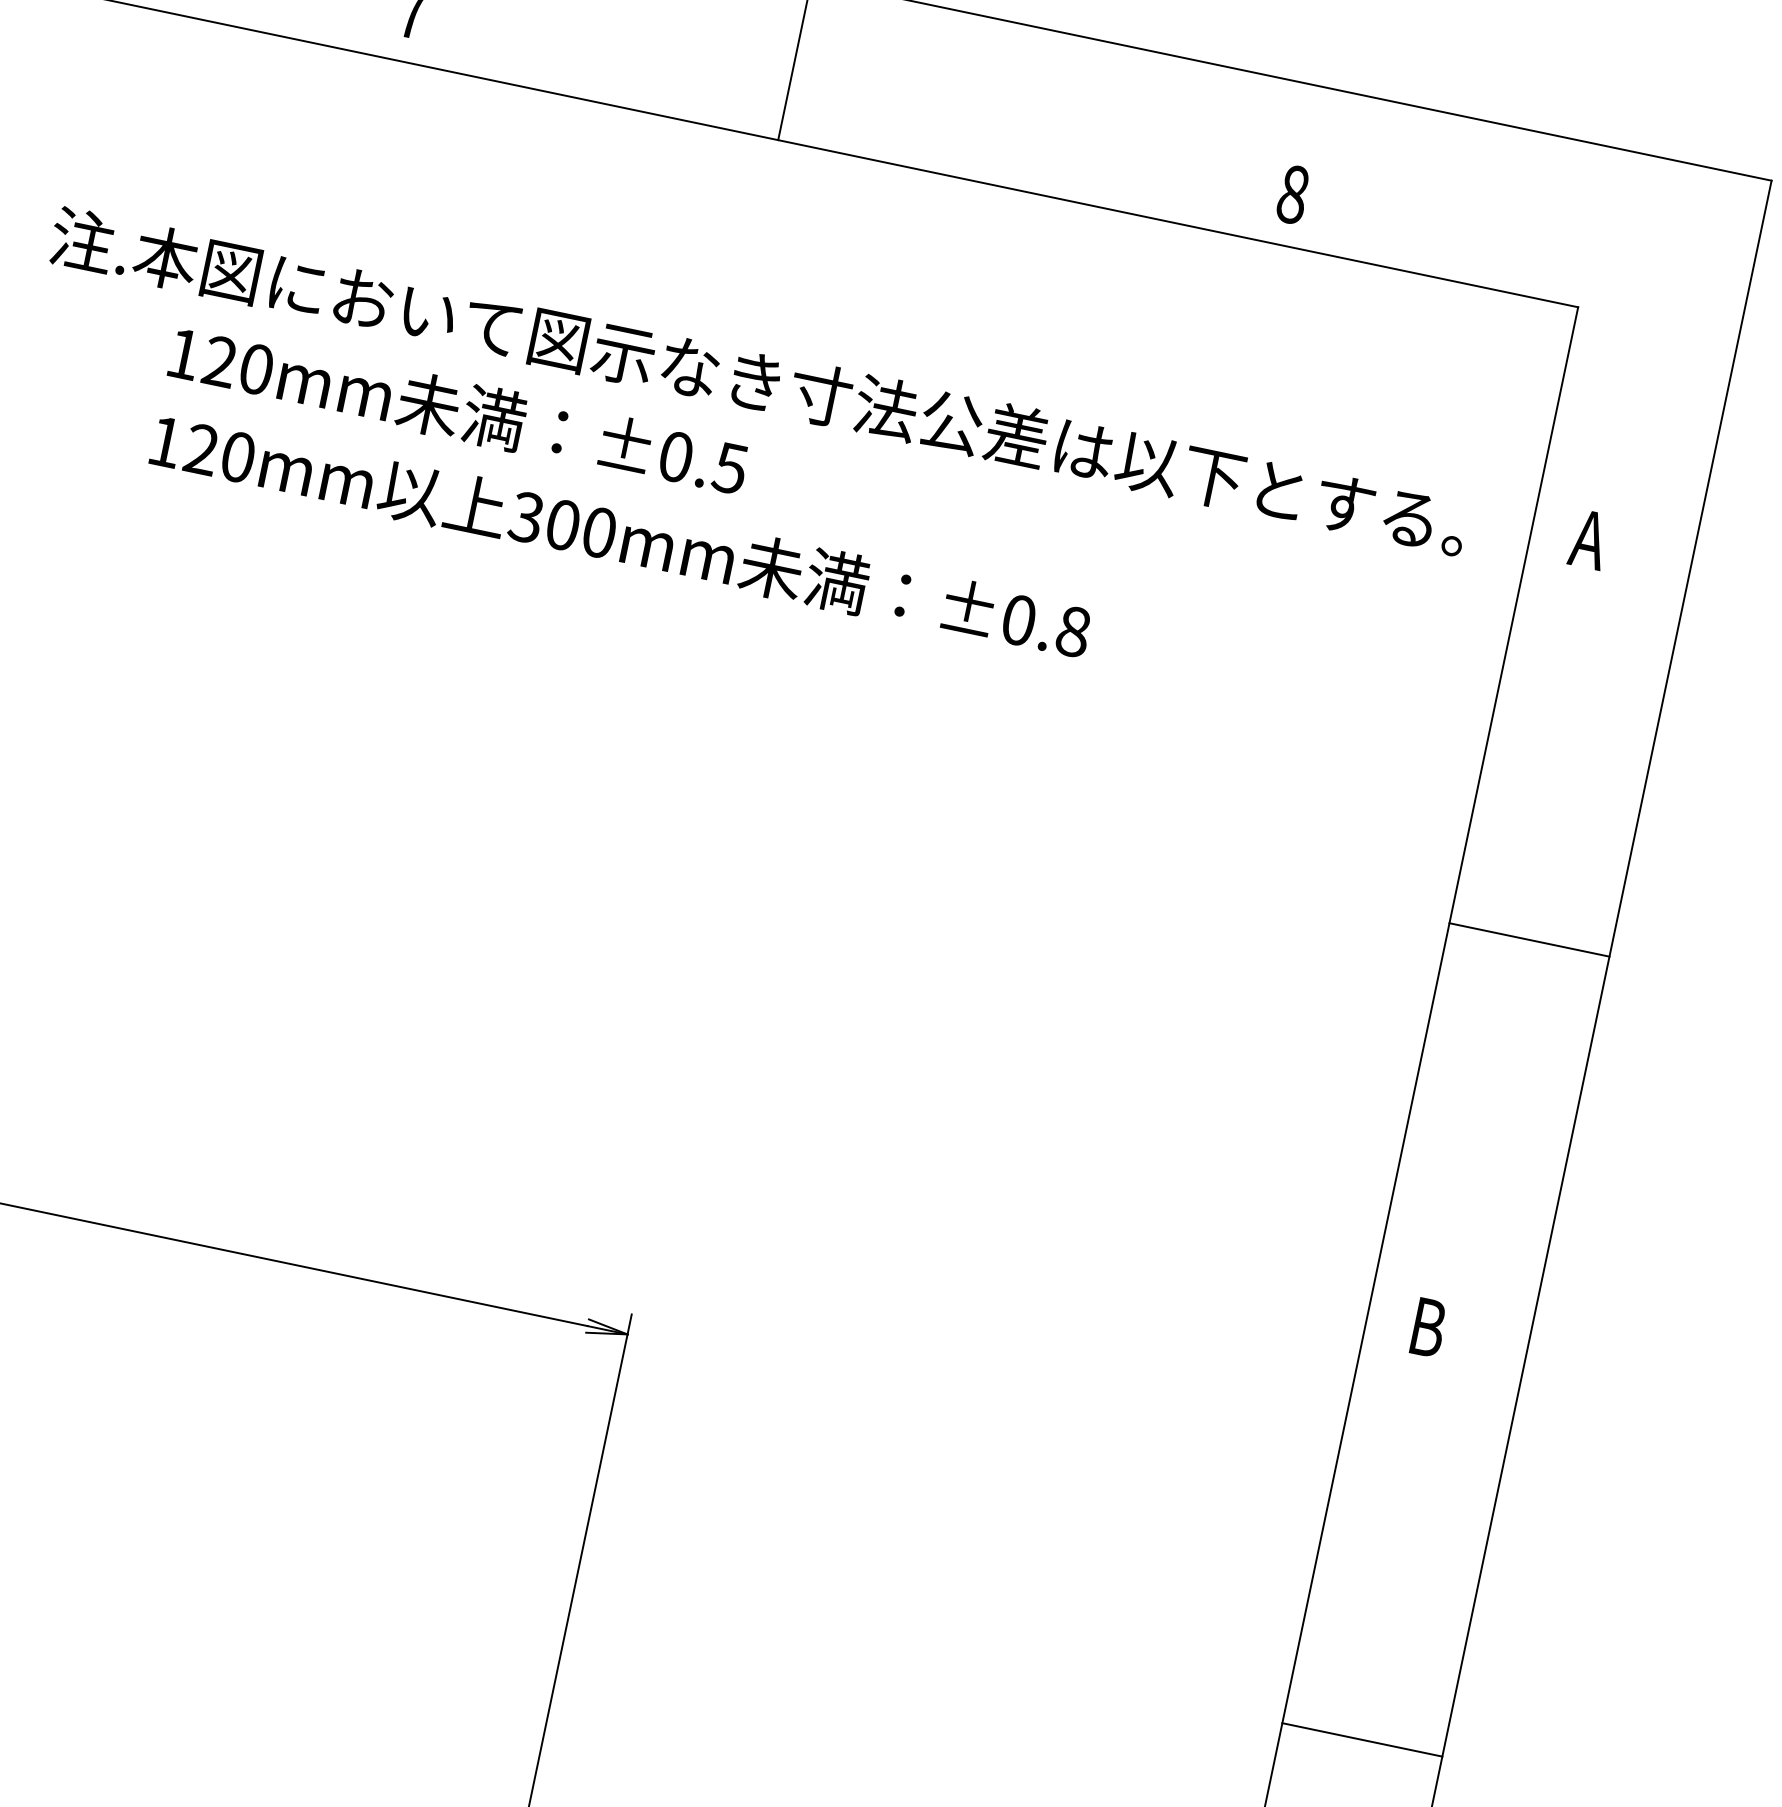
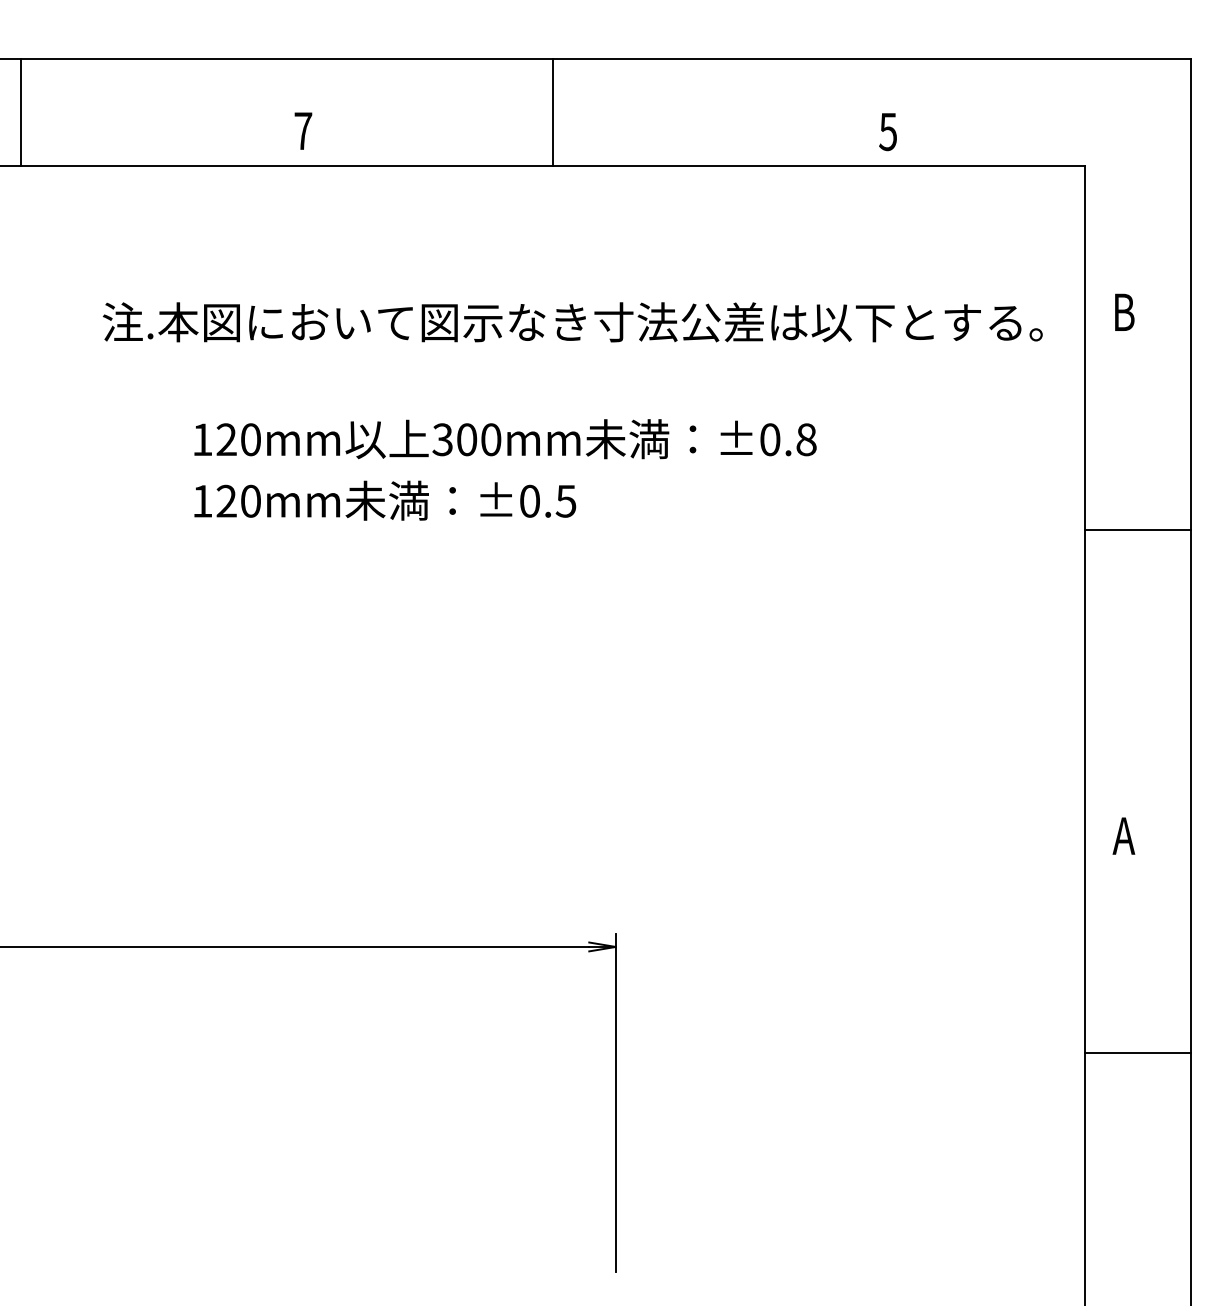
text: (1293, 194) -> (888, 131), 8 -> 5
text: (459, 410) -> (385, 500), moved
text: (1588, 538) -> (1122, 311), A -> B
line: (1528, 939) -> (1137, 530), moved
text: (1425, 1326) -> (1123, 835), B -> A
line: (1361, 1739) -> (1137, 1052), moved

